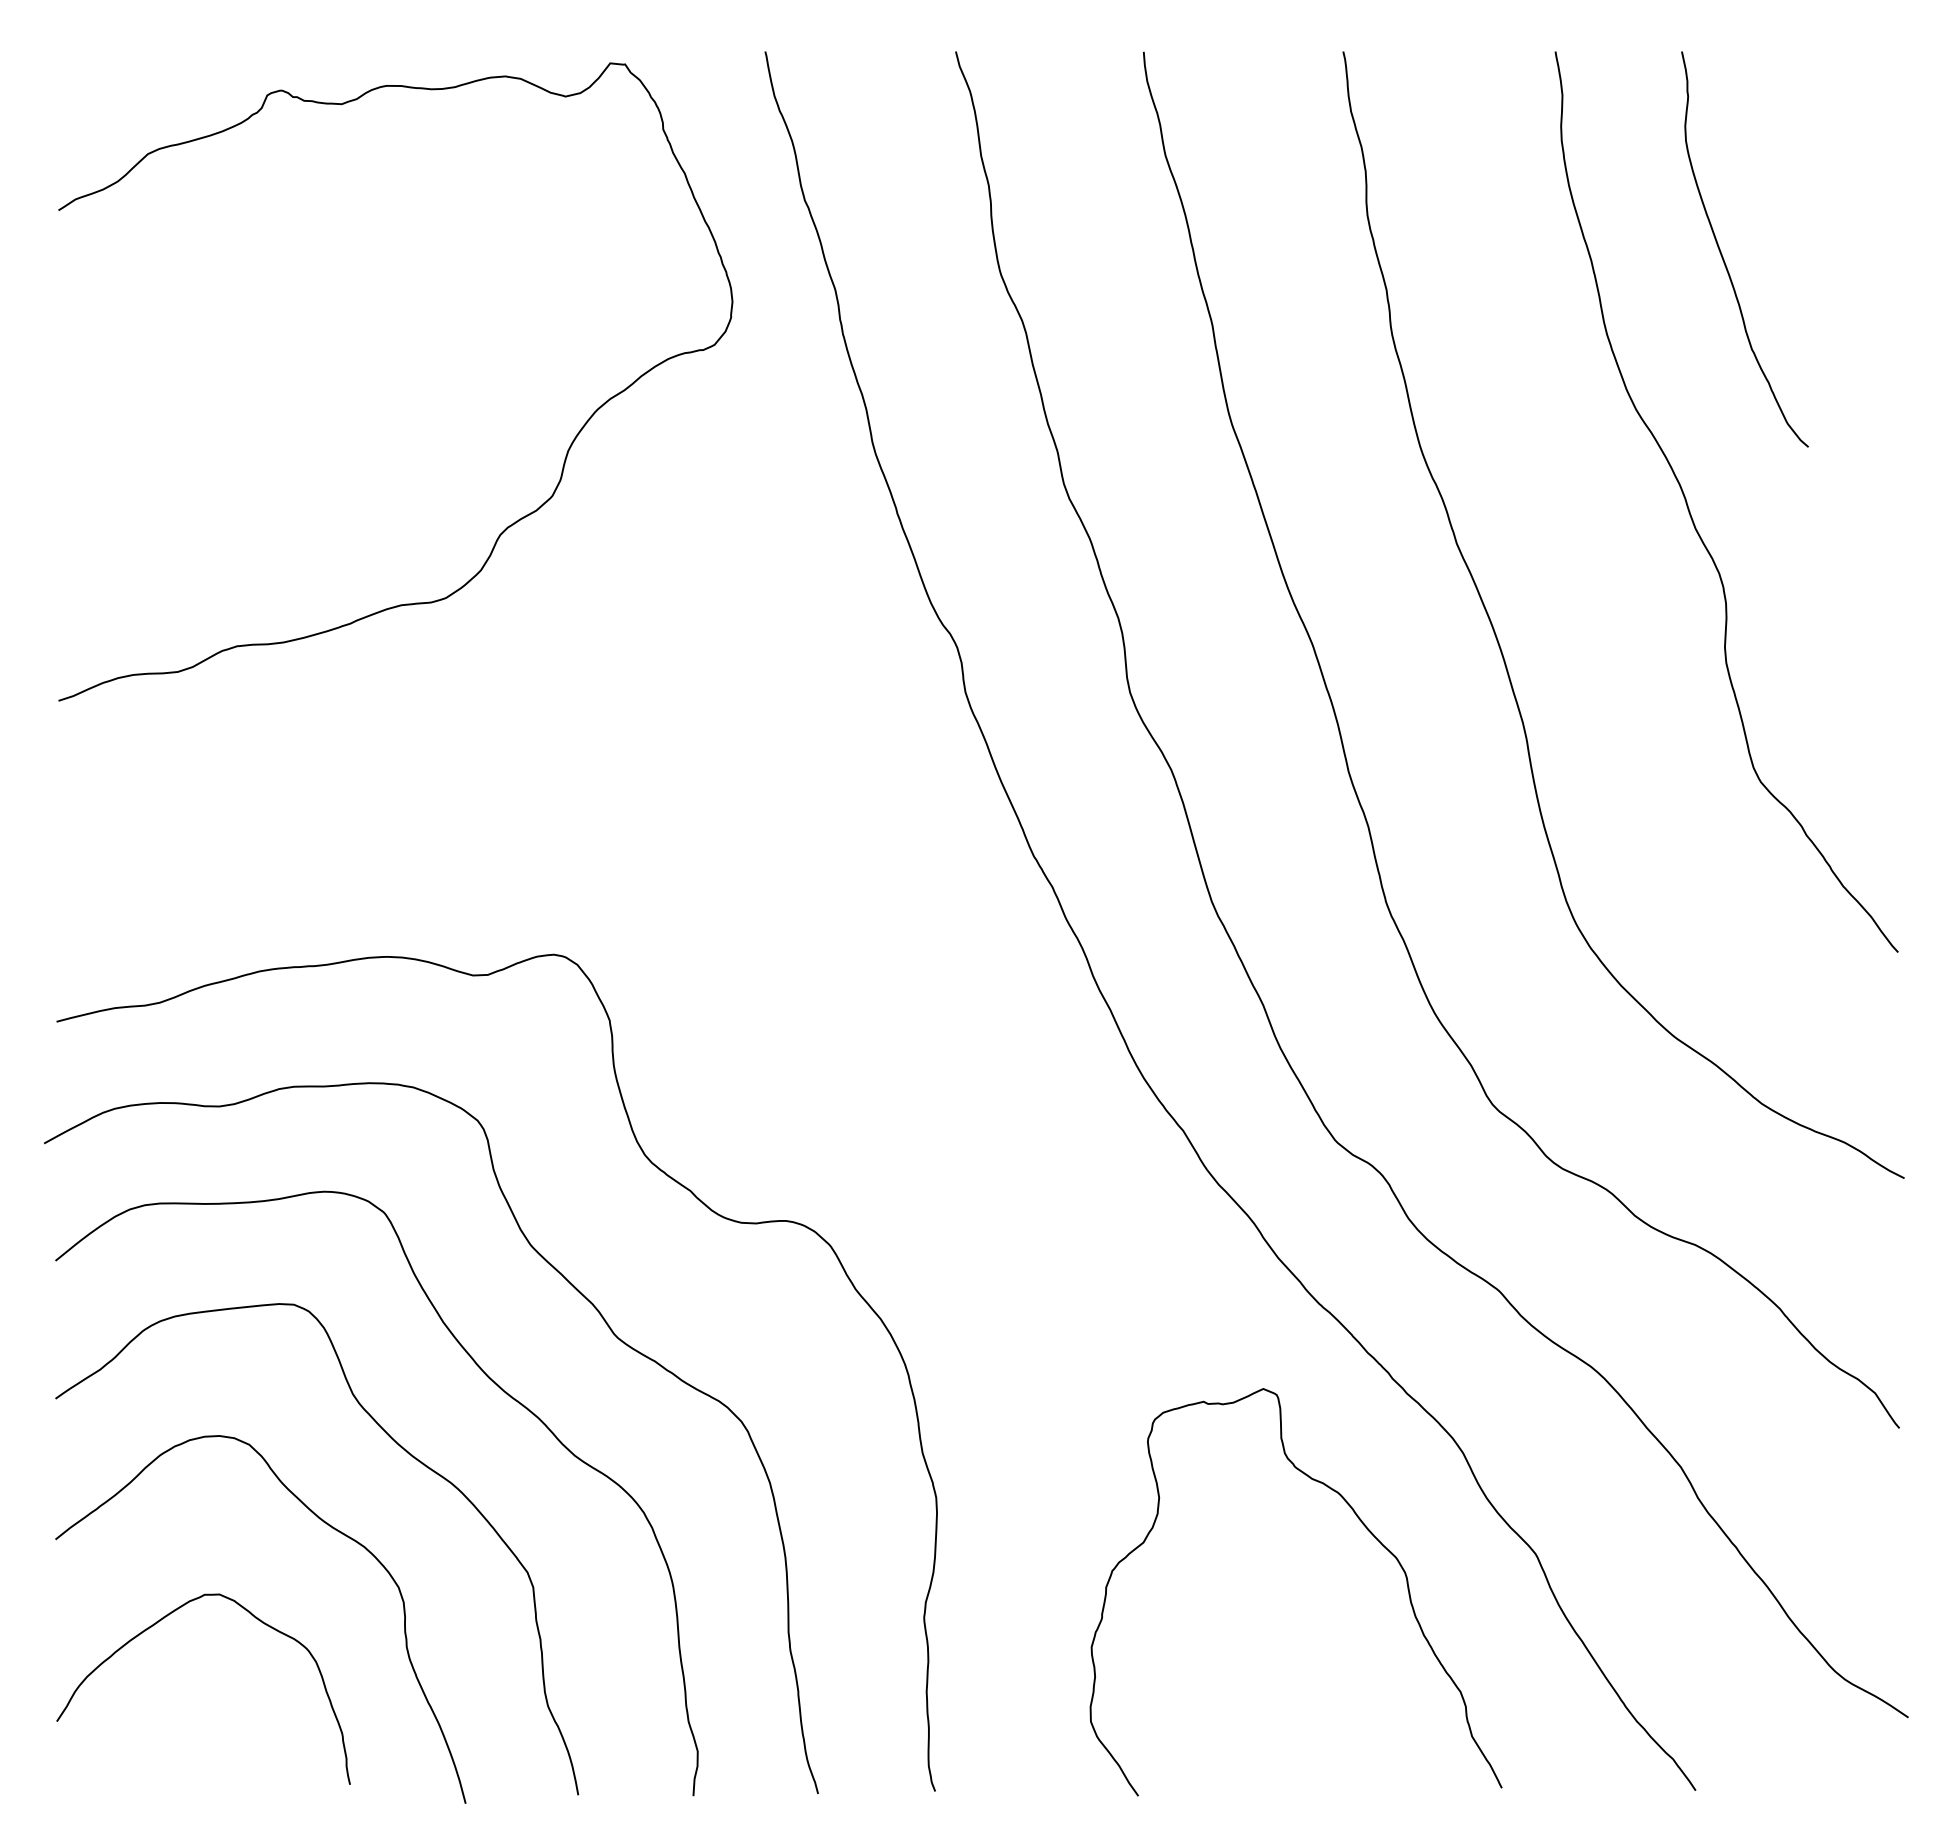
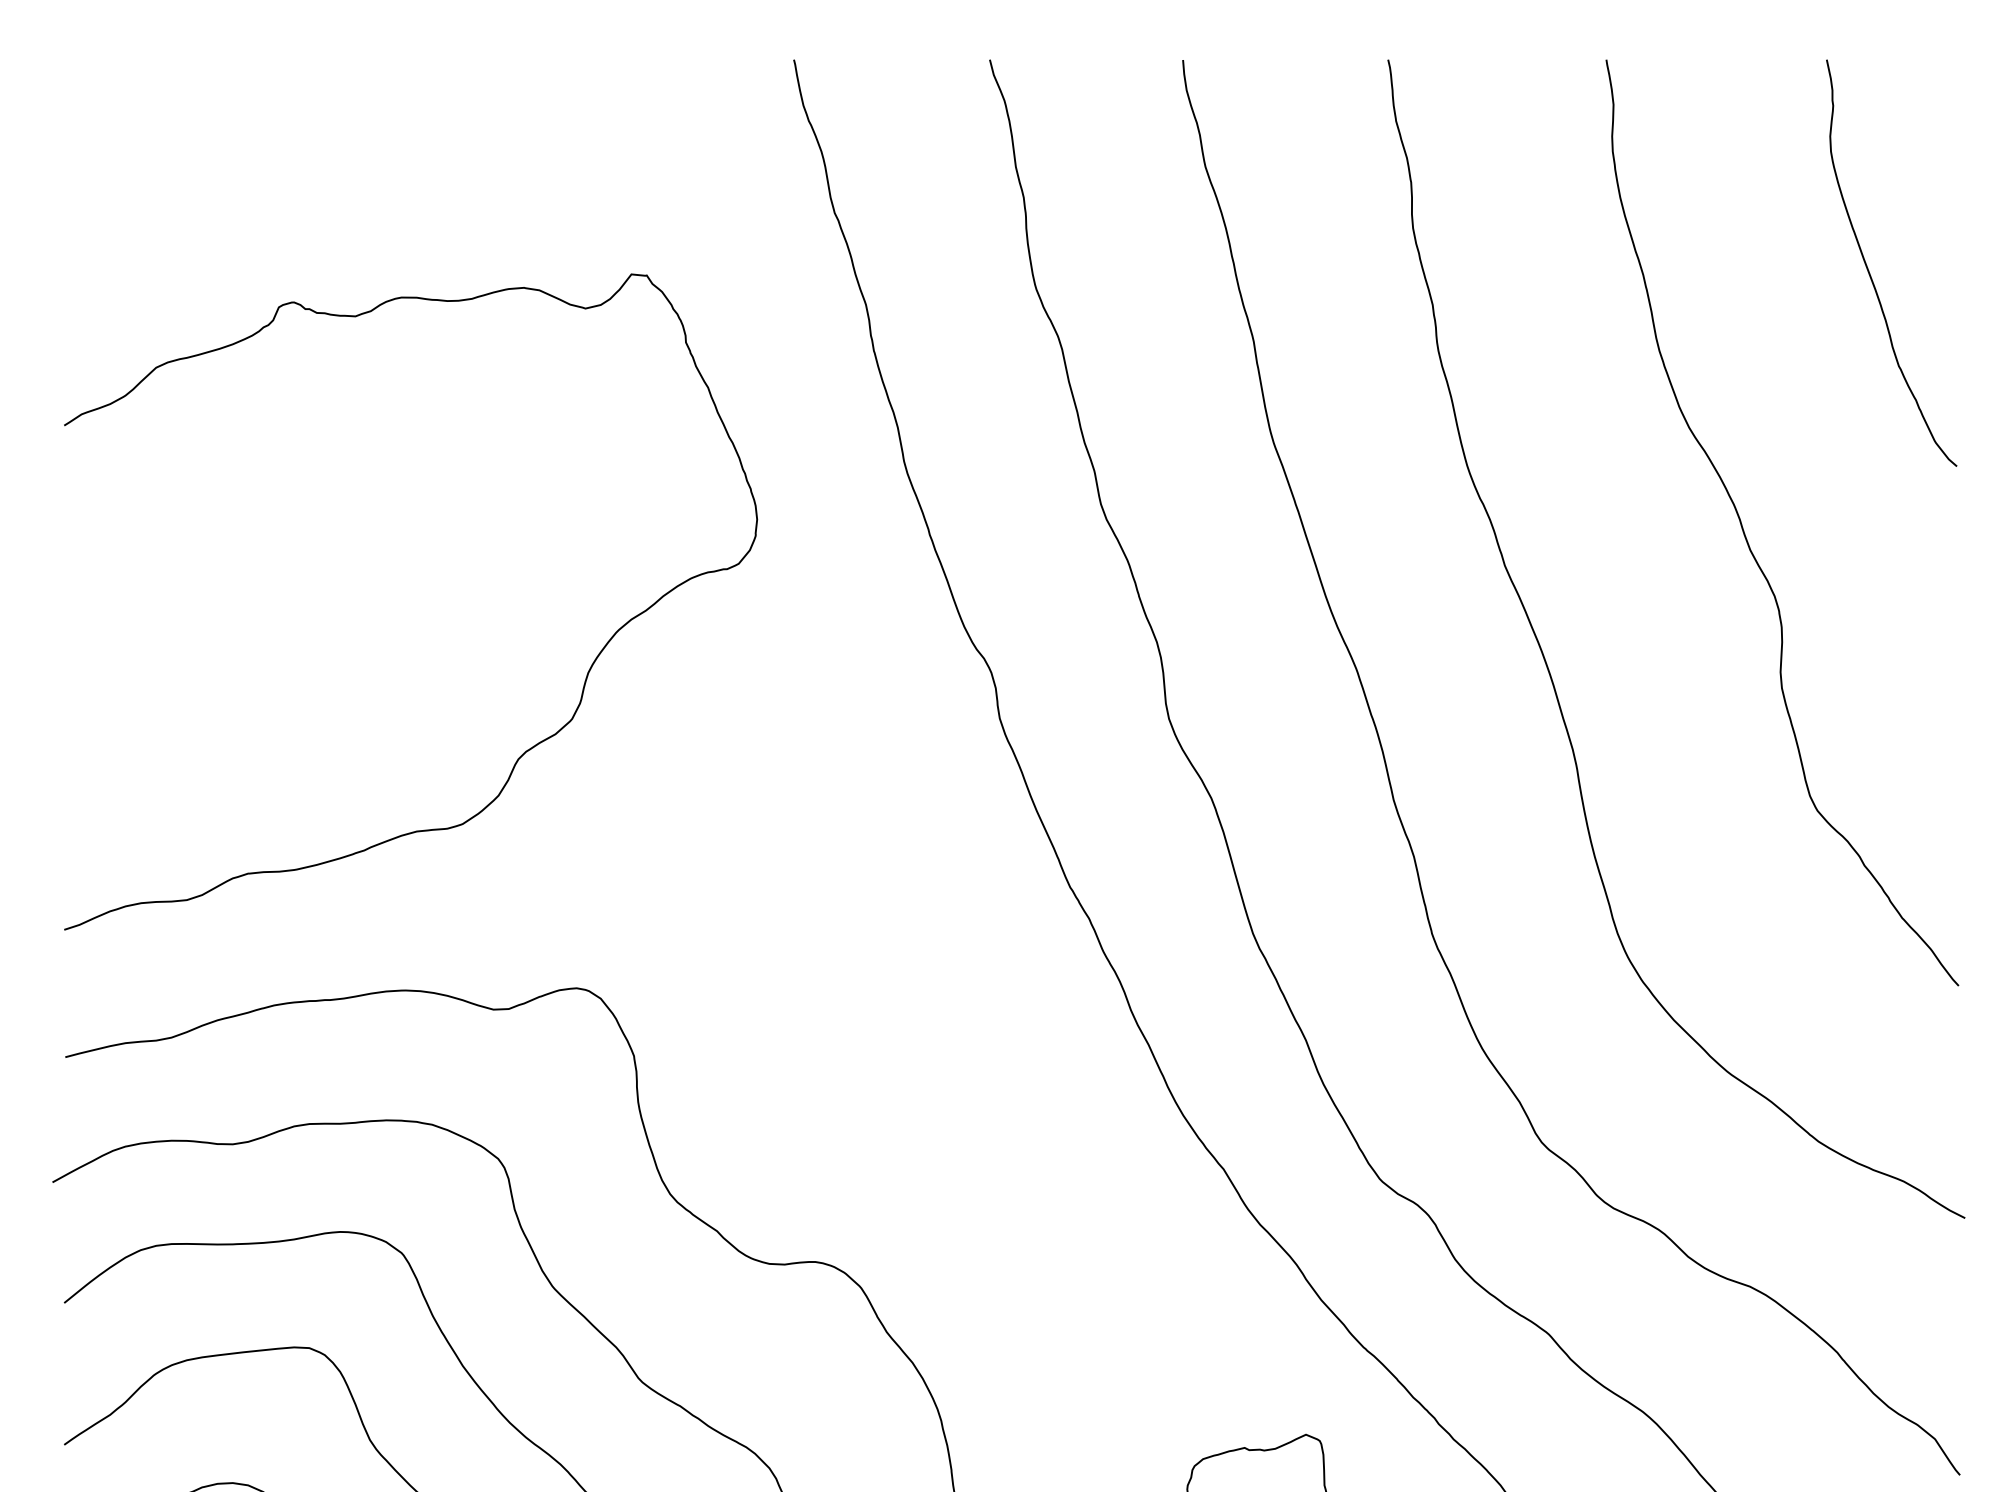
curve: (1723, 256) -> (1869, 270), moved
curve: (507, 526) -> (525, 750), moved

